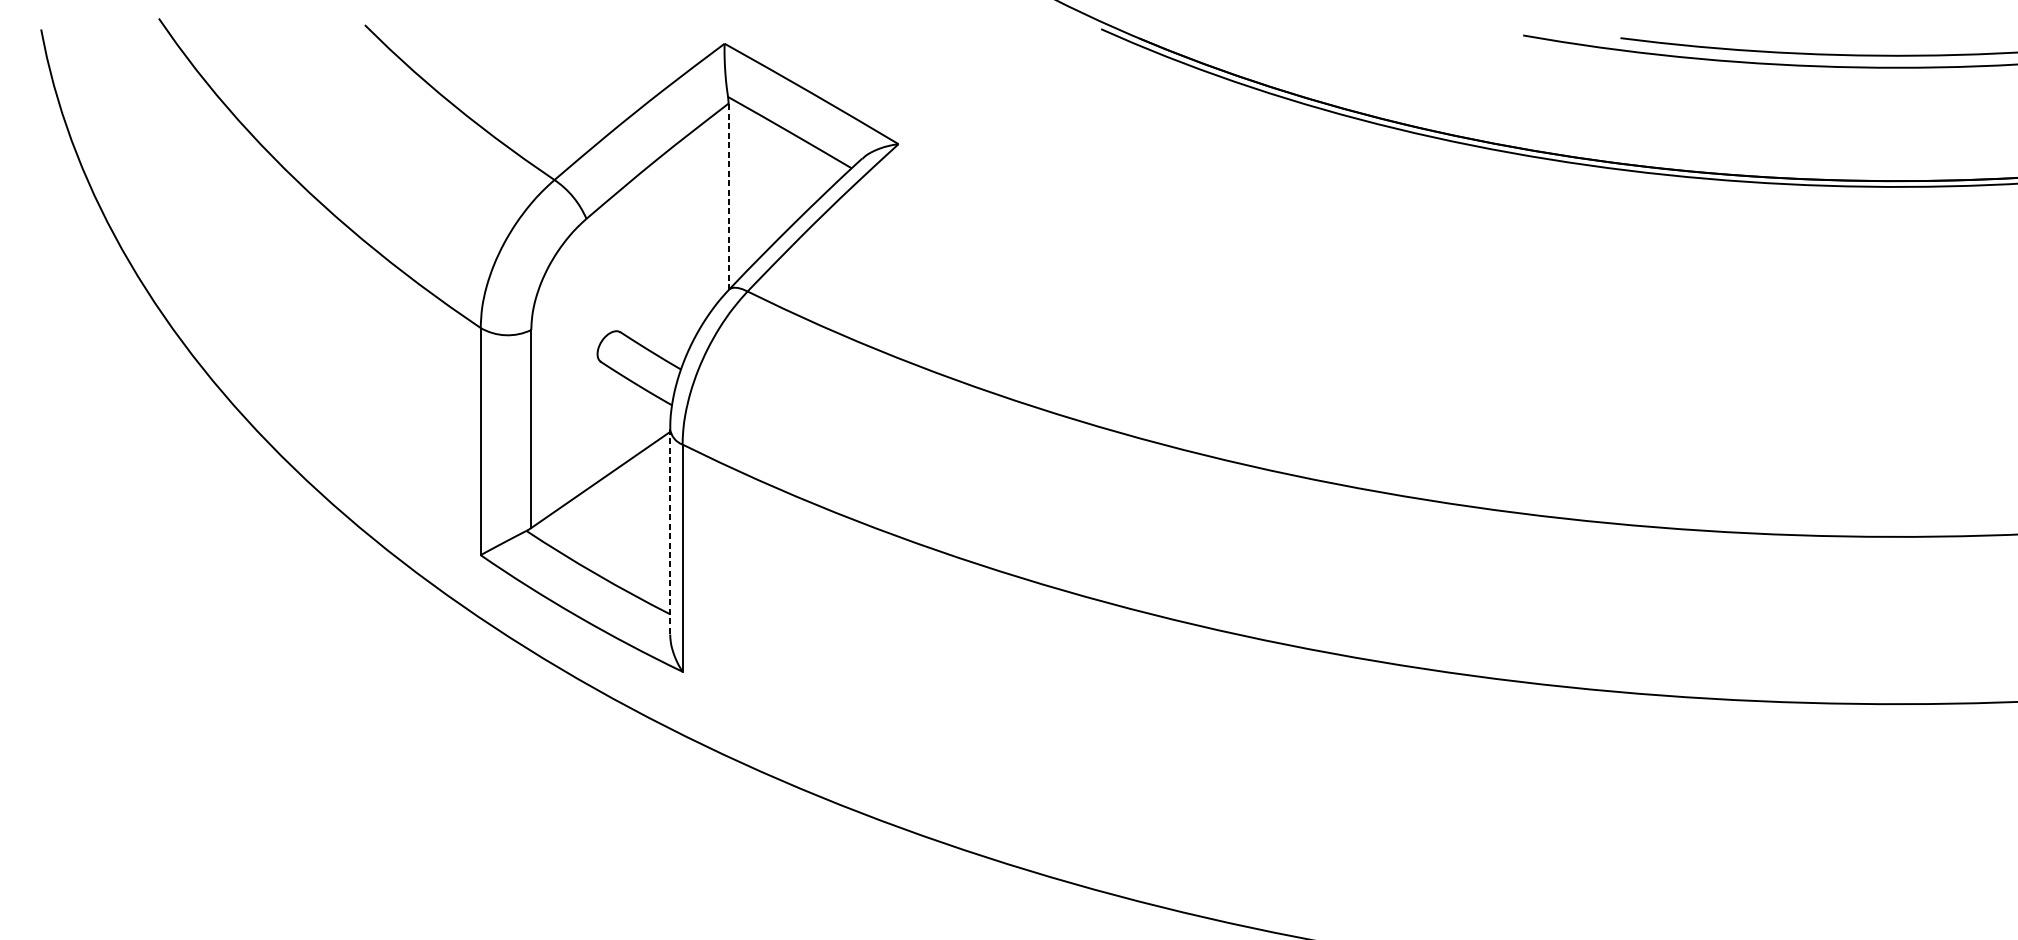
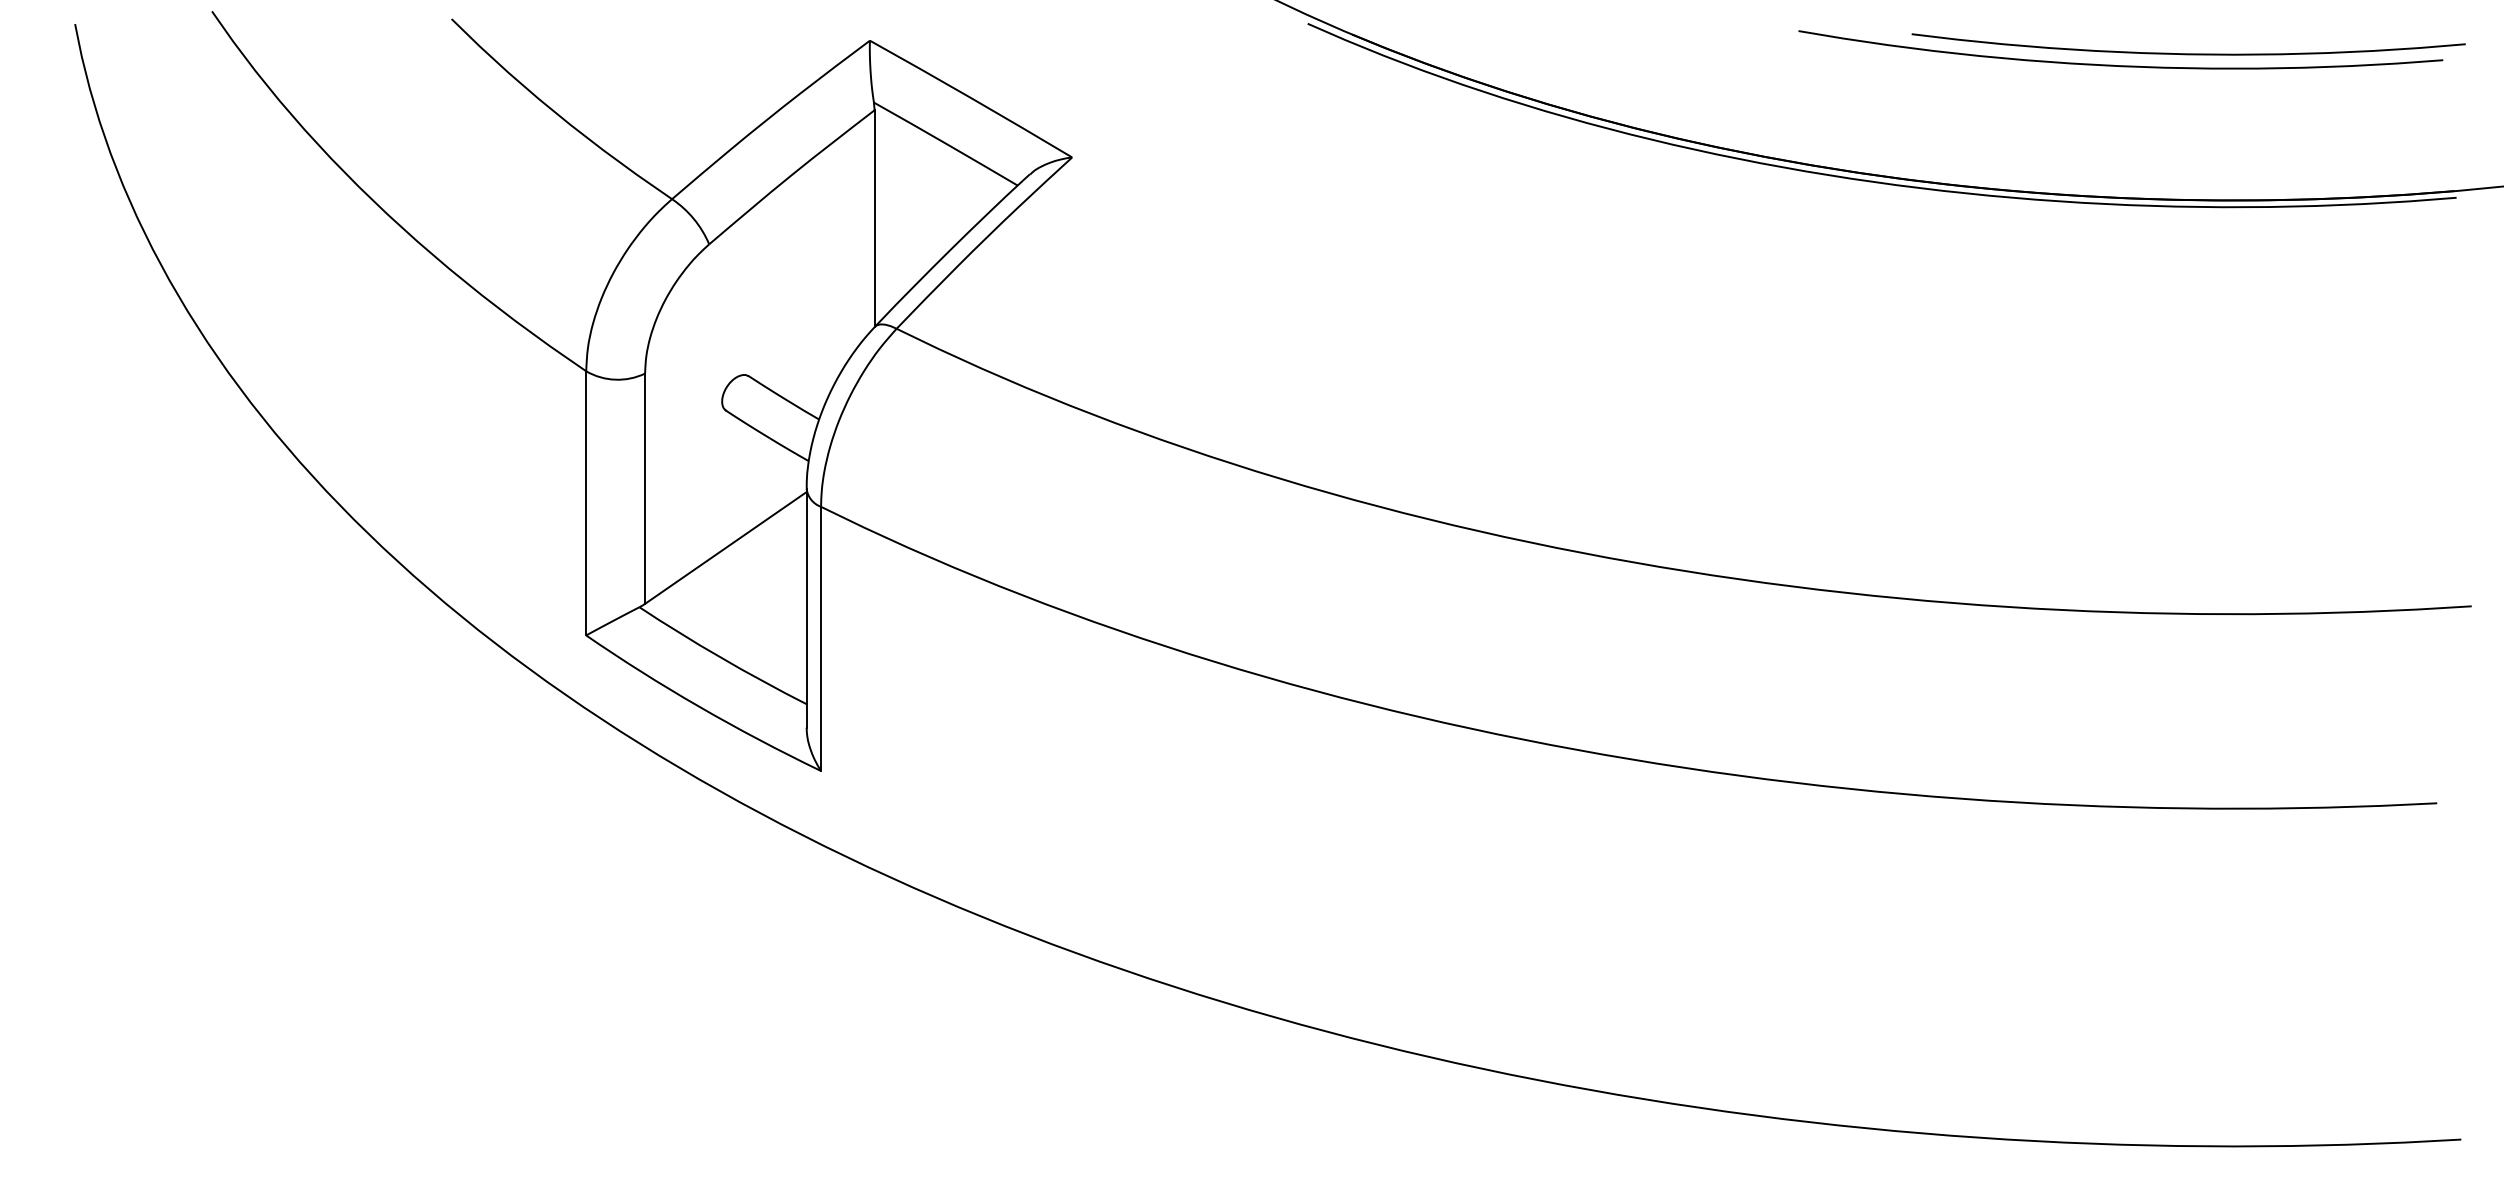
line: (728, 196) -> (874, 218), dashed -> solid
line: (670, 532) -> (806, 608), dashed -> solid

